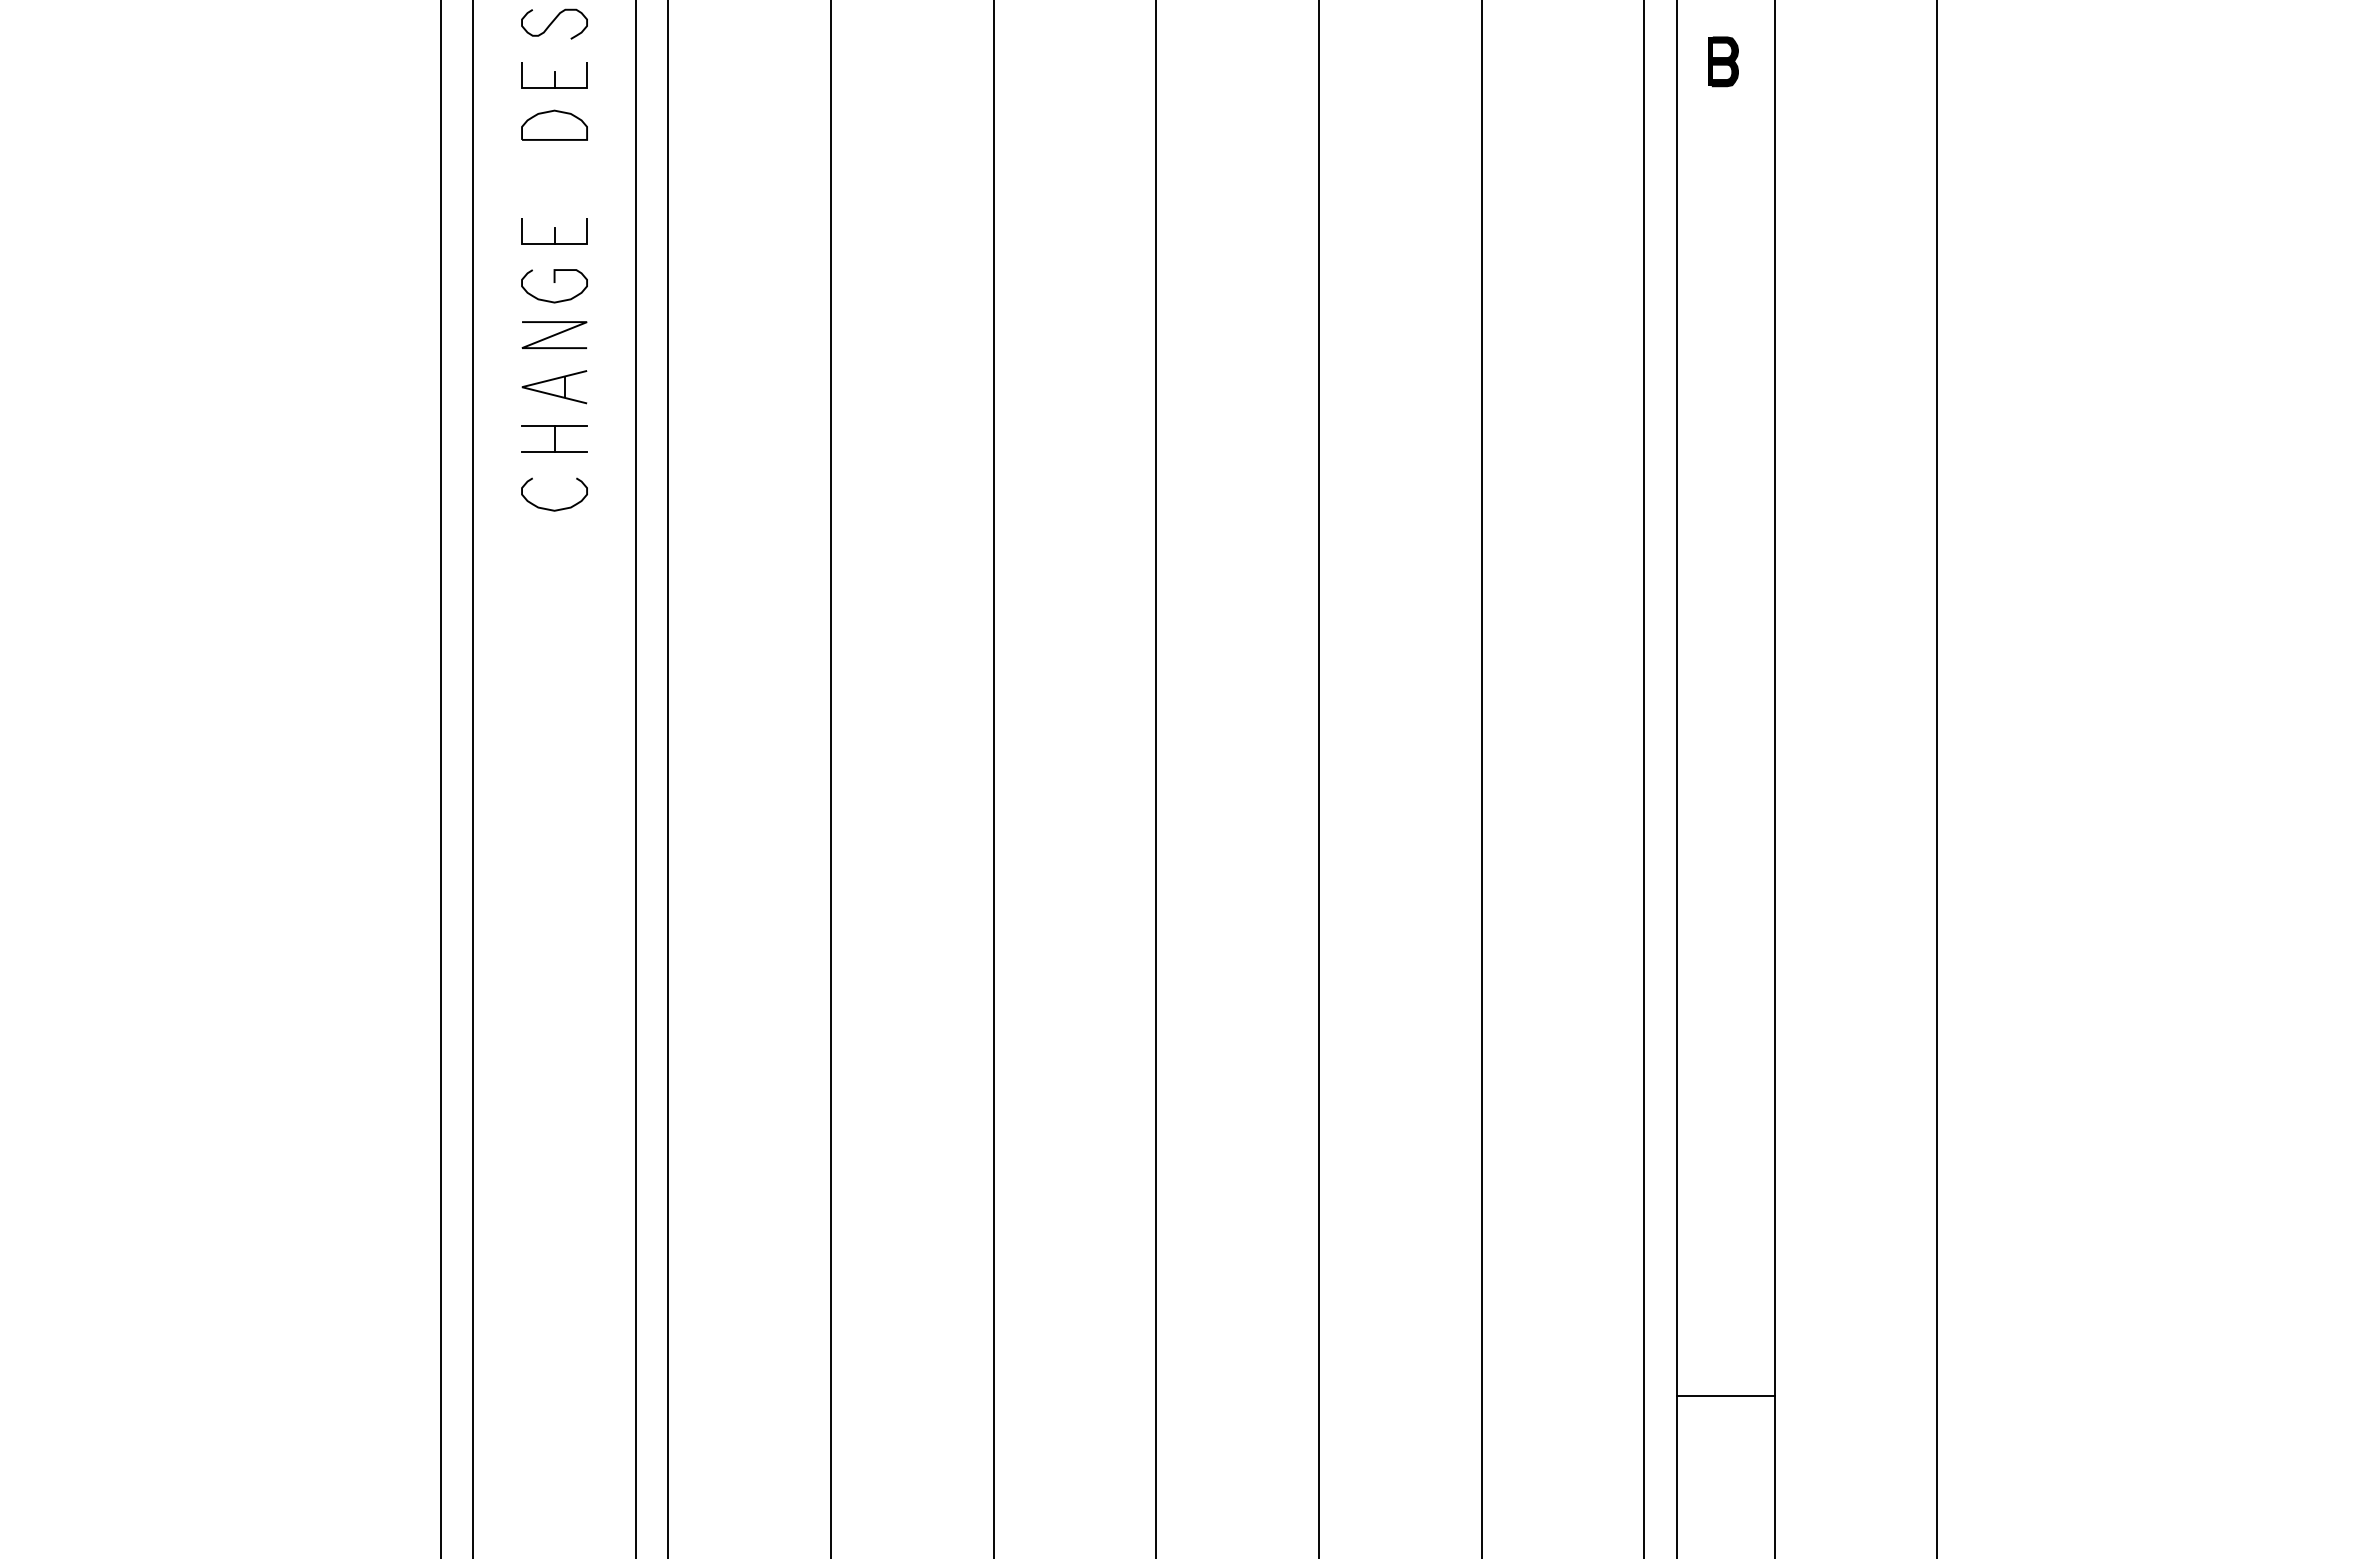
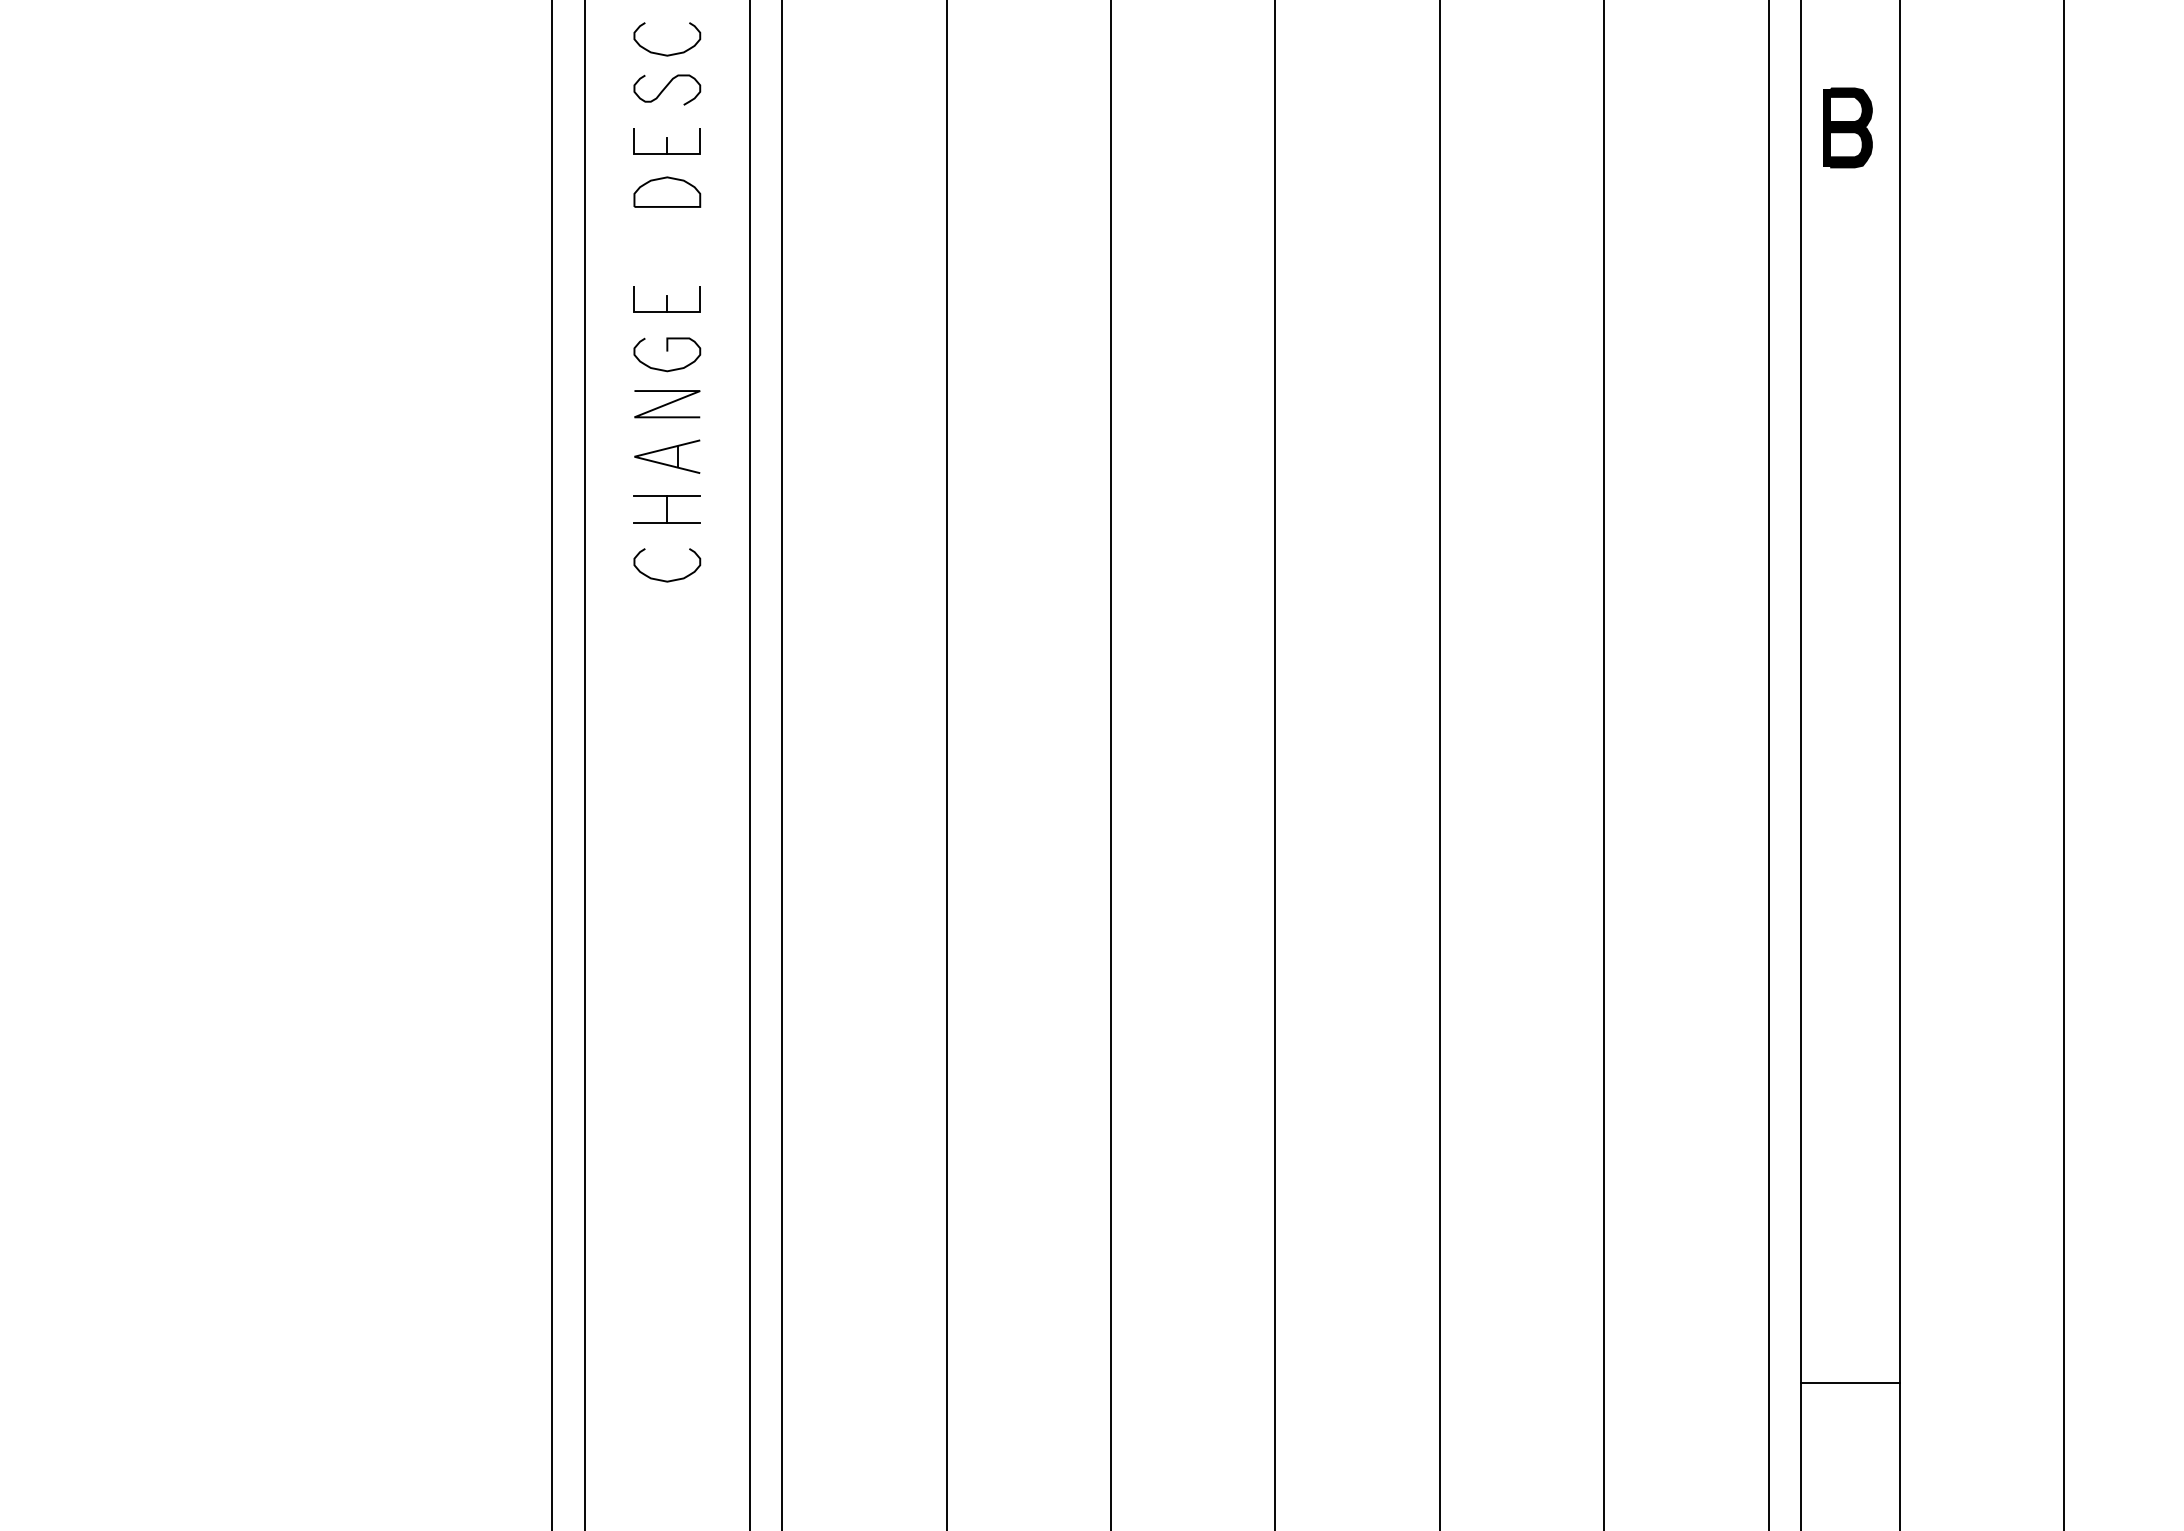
part: (1723, 61) -> (1848, 127), size x1.6
line: (1725, 1395) -> (1850, 1382), moved

